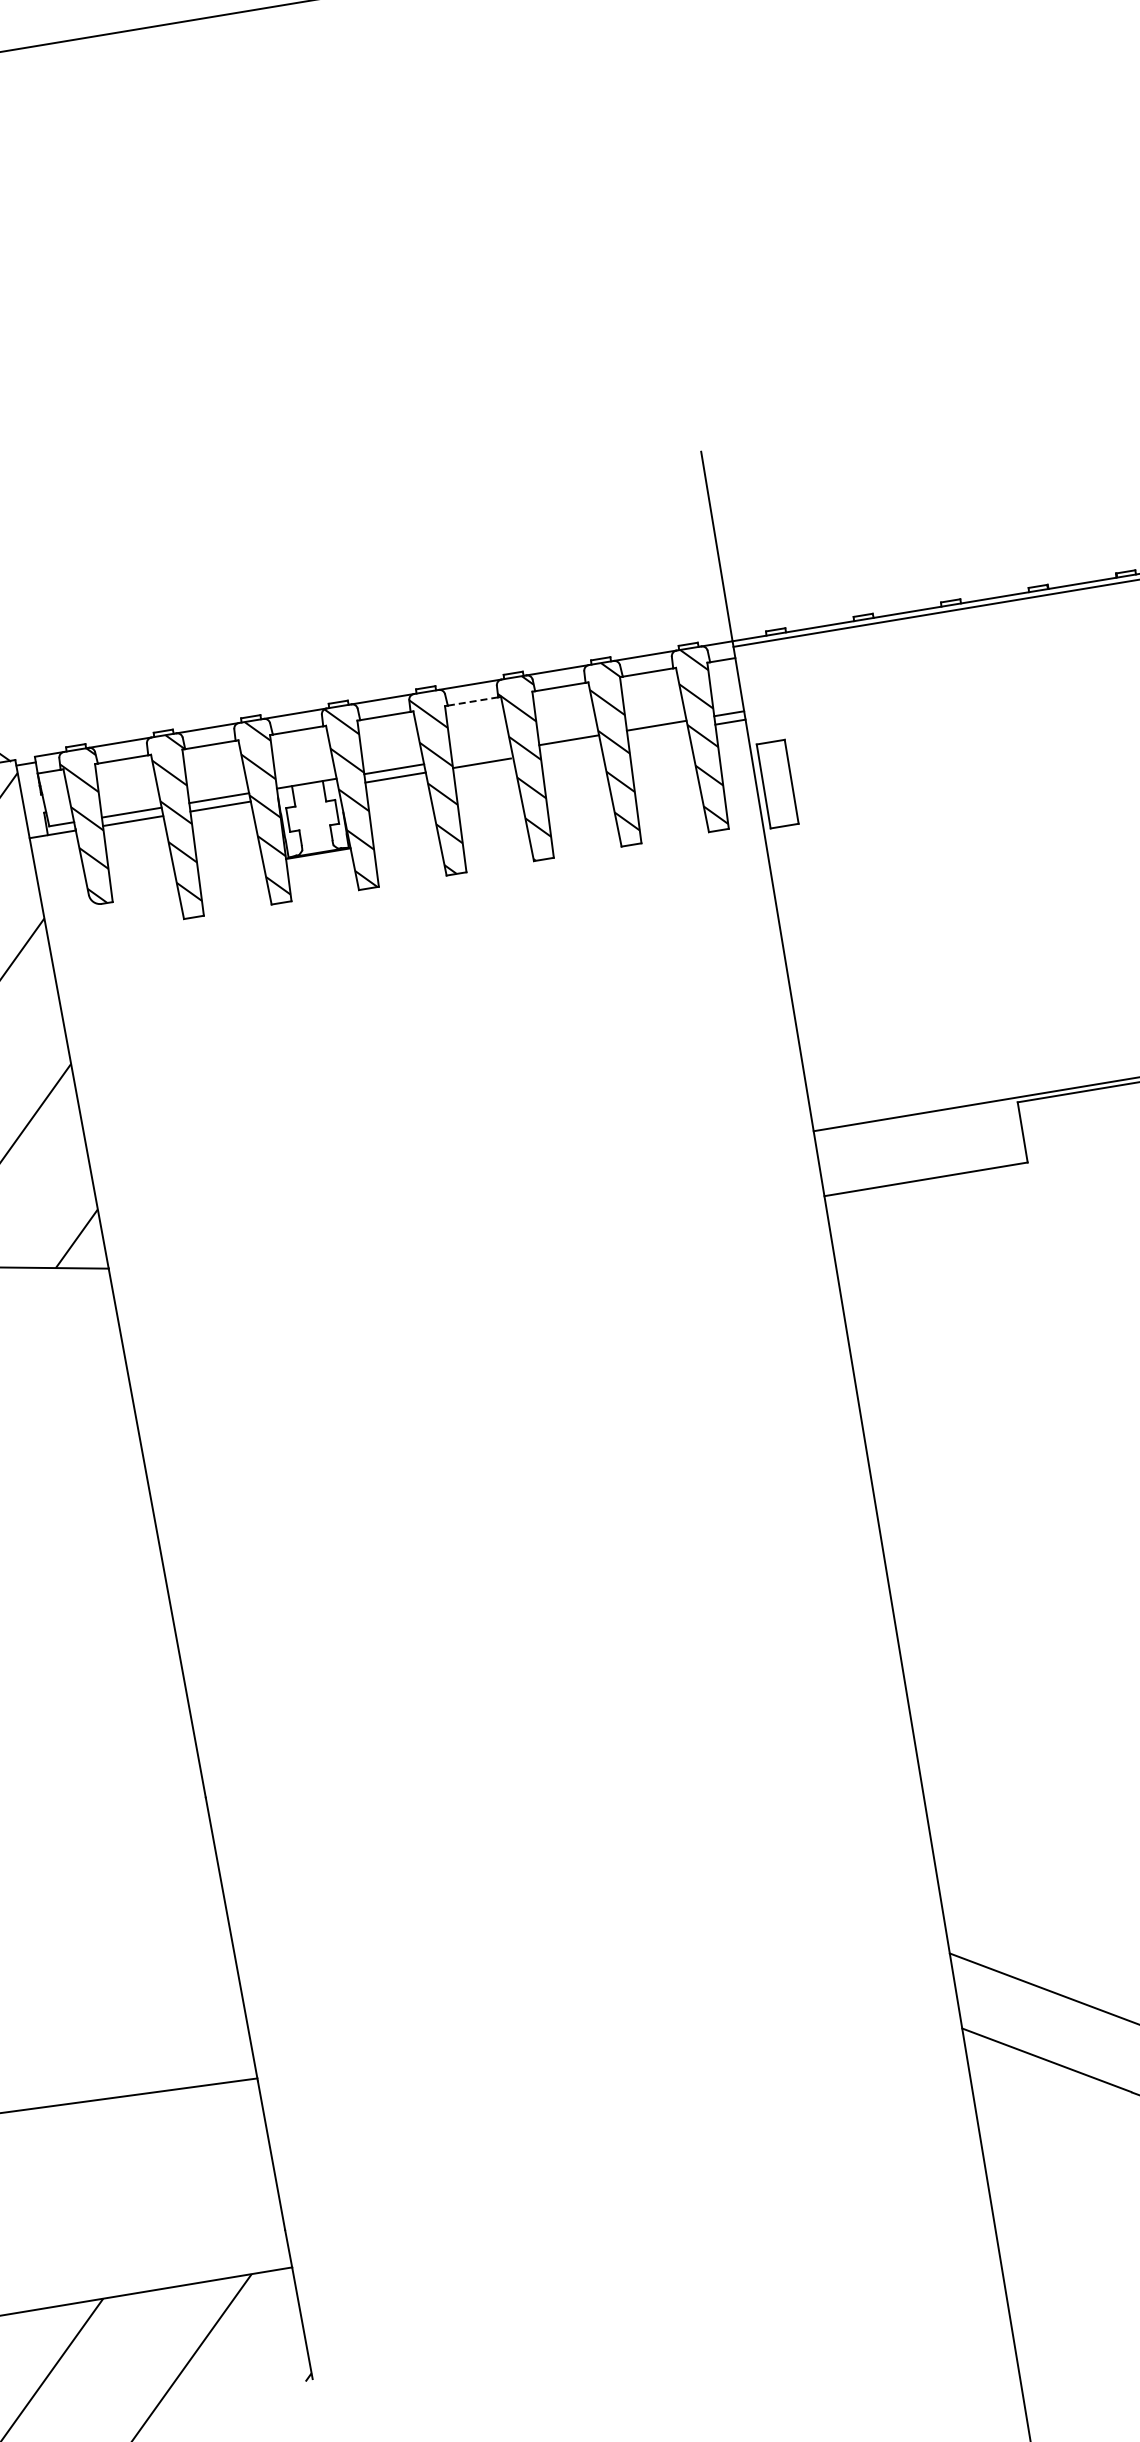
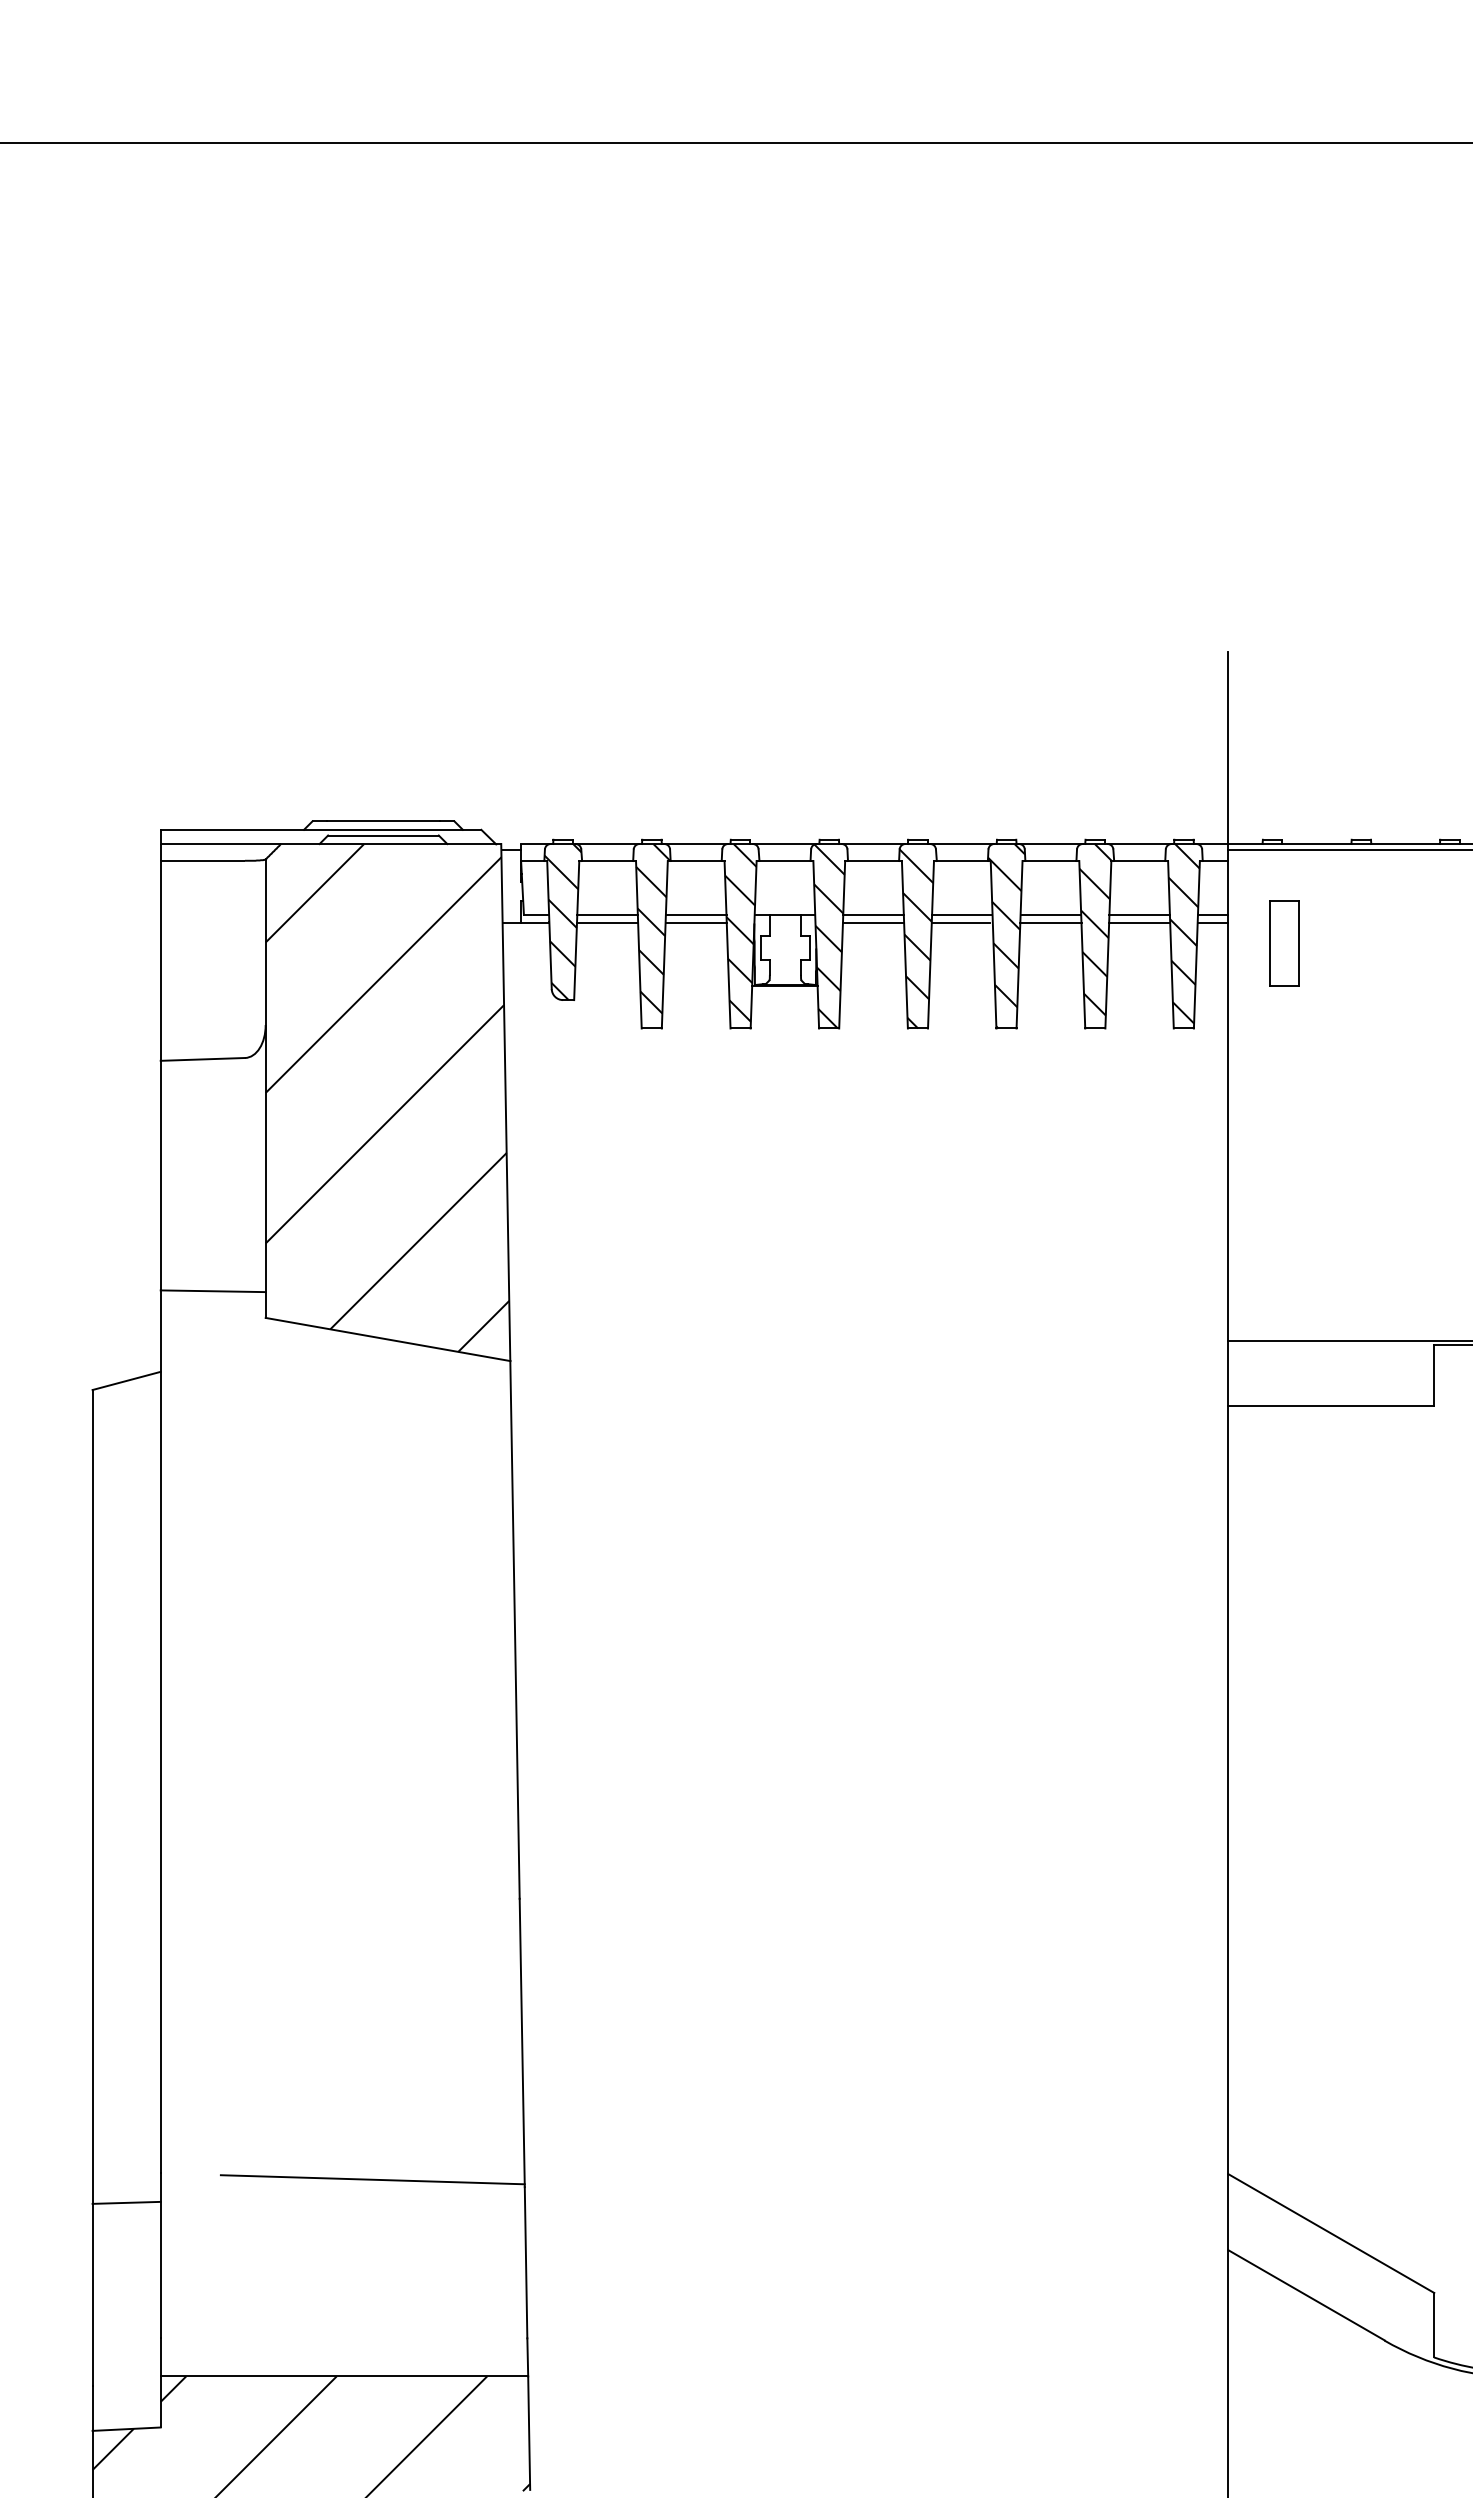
line: (473, 701) -> (962, 861), dashed -> solid
line: (657, 734) -> (1139, 923), added
line: (570, 748) -> (1050, 923), added
line: (481, 754) -> (962, 914), added
part: (777, 784) -> (1284, 943), moved

